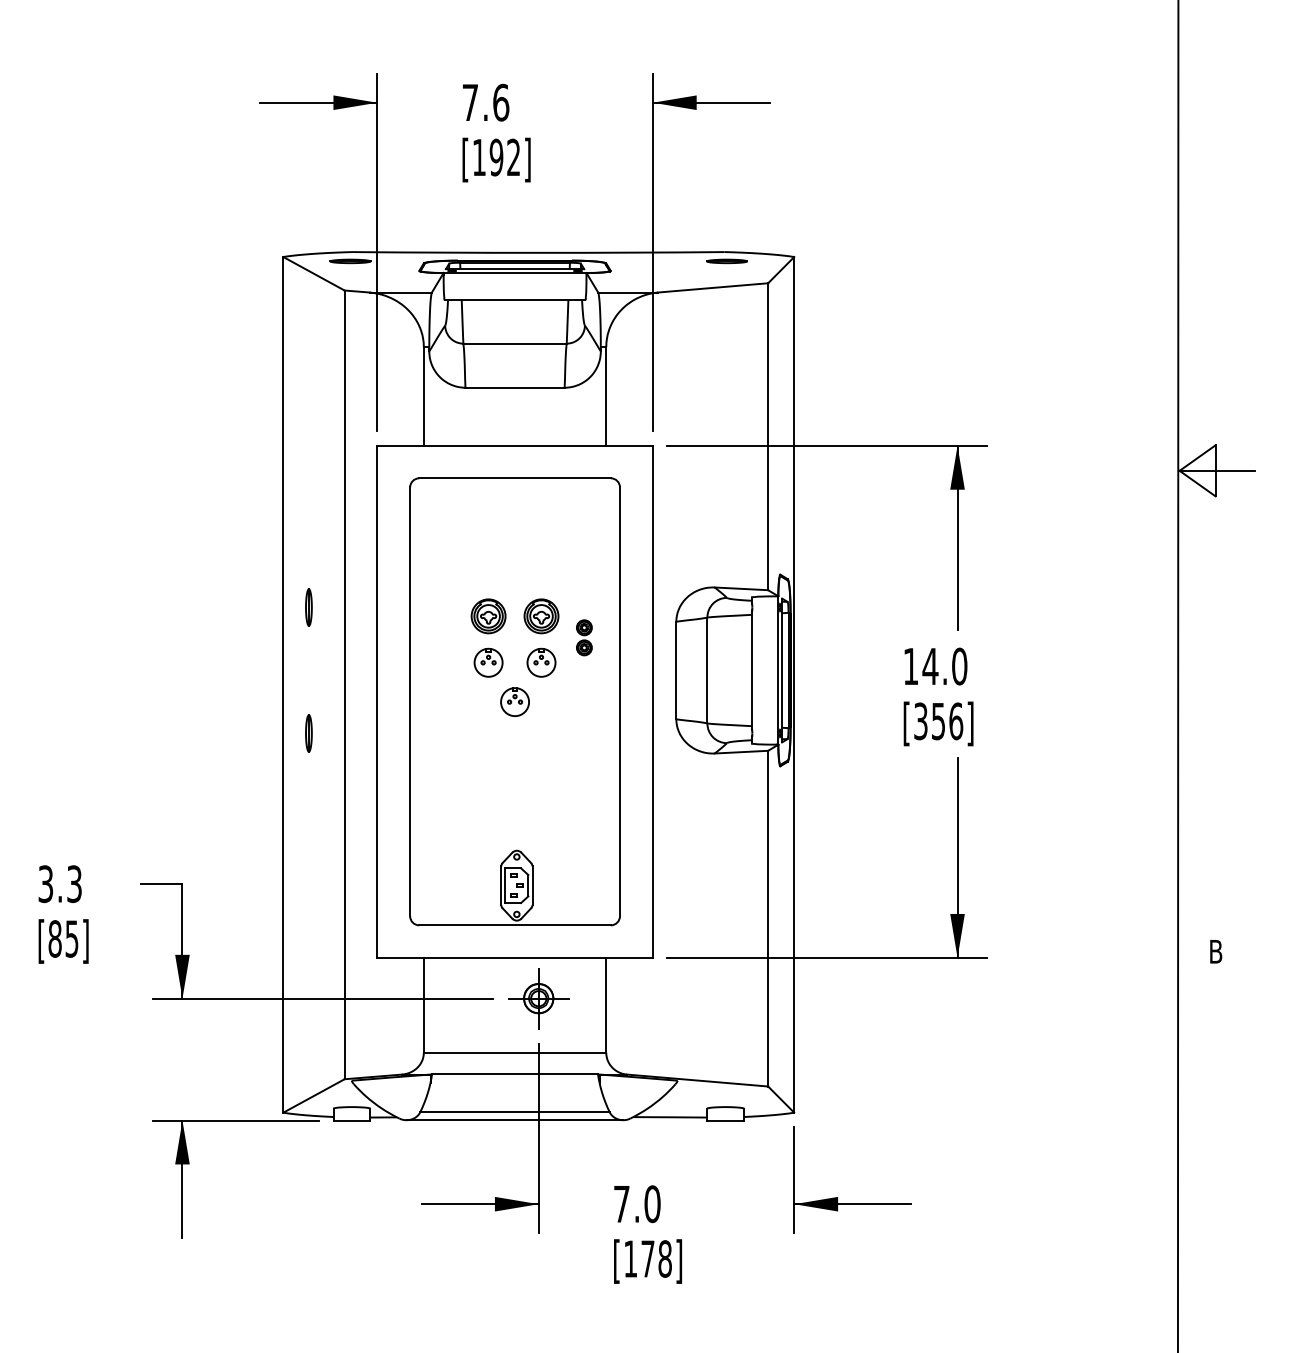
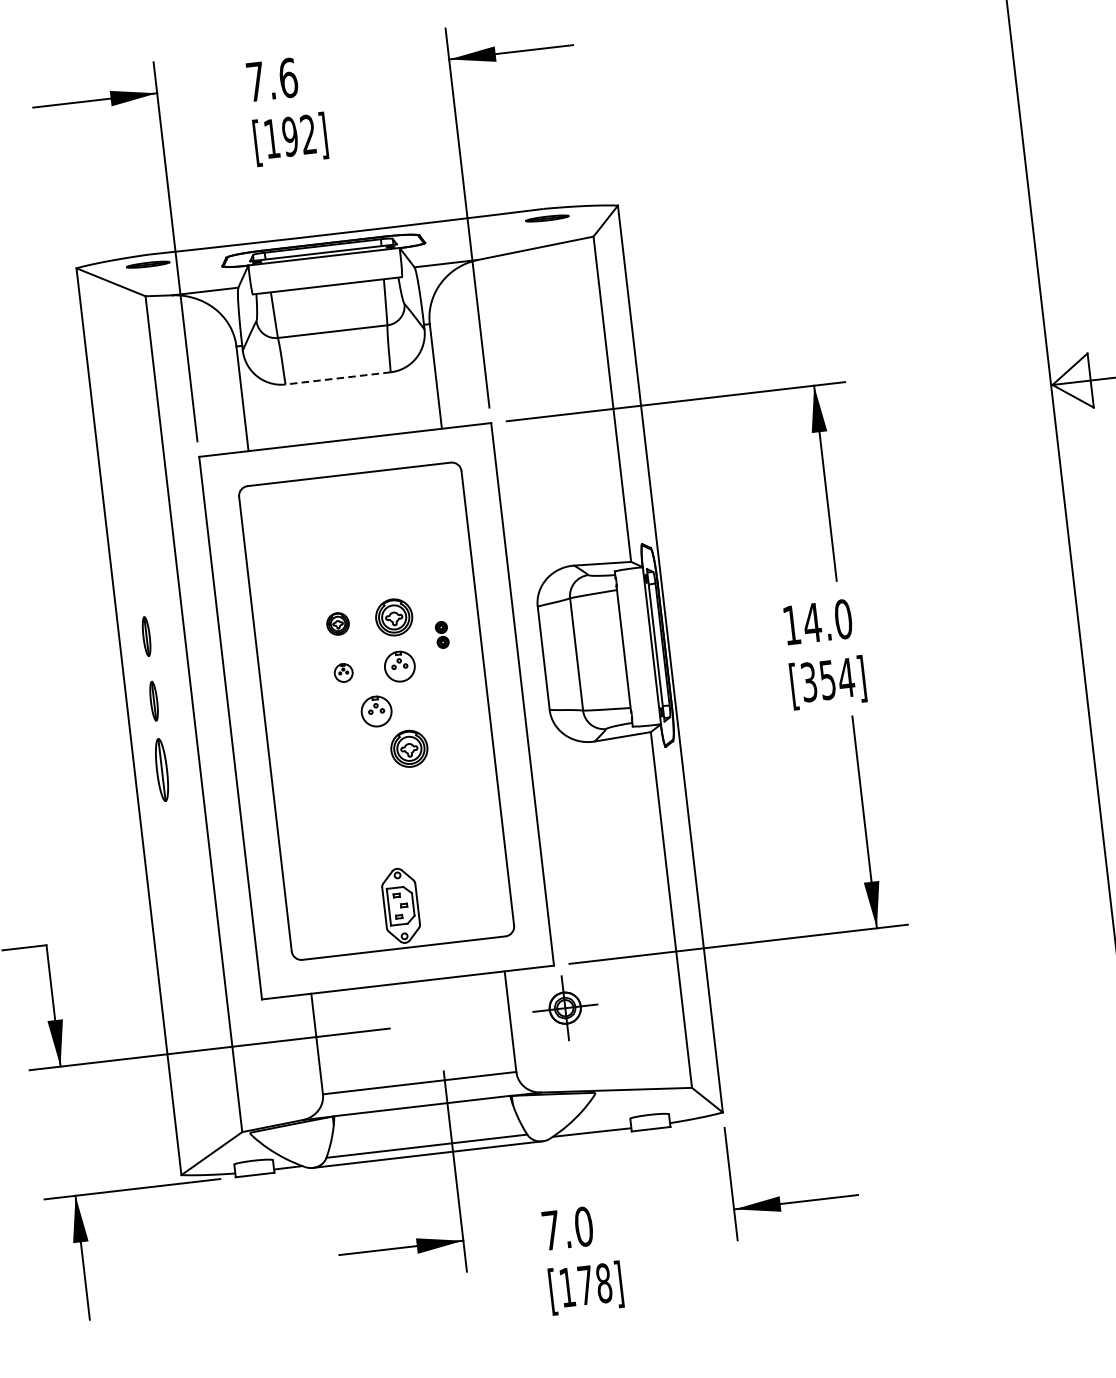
line: (515, 387) -> (338, 378), solid -> dashed
part: (488, 616) -> (338, 624), size x0.6
part: (584, 637) -> (442, 634), size x0.7
part: (488, 662) -> (343, 672), size x0.6
part: (308, 668) -> (153, 701), added
text: (955, 721) -> (845, 678), [356] -> [354]
part: (308, 733) -> (161, 770), size x1.6
part: (541, 740) -> (409, 748), added
part: (538, 998) -> (565, 1008), moved

